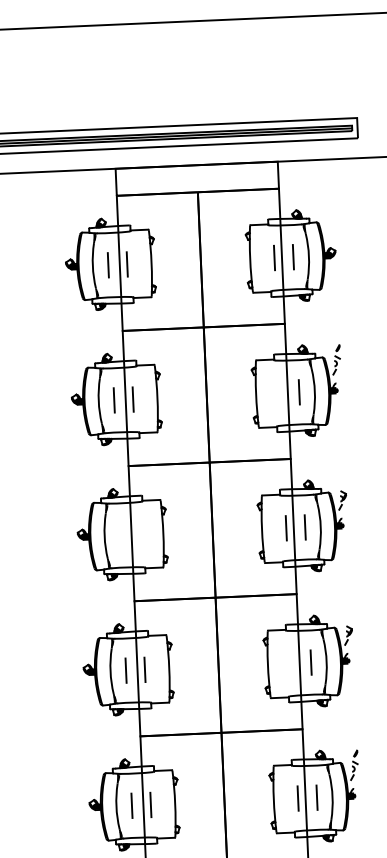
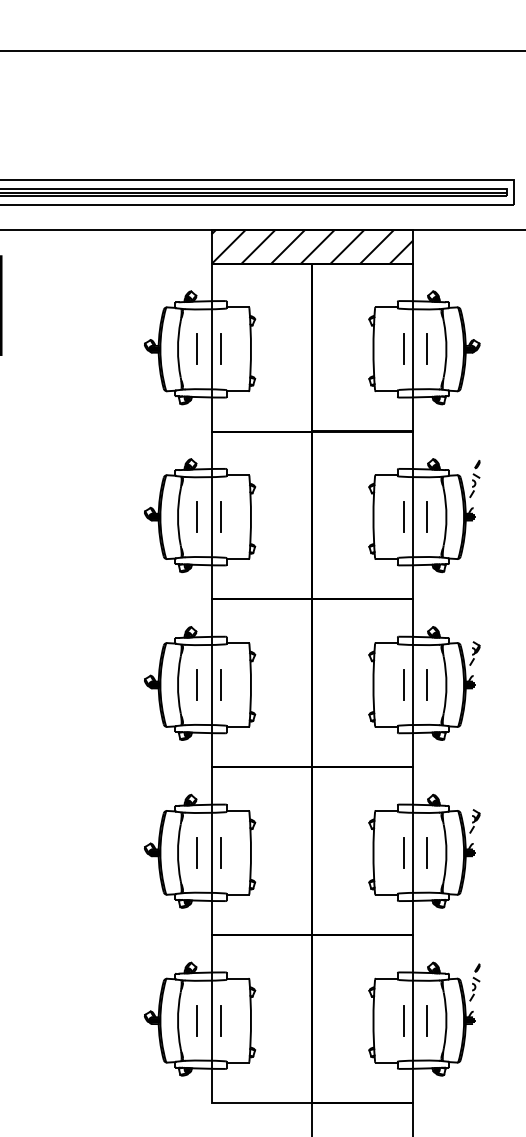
hatch: (196, 178) -> (311, 246), added
line: (280, 393) -> (403, 517), added
line: (138, 534) -> (220, 684), added
line: (119, 535) -> (196, 684), added
line: (292, 663) -> (403, 852), added

